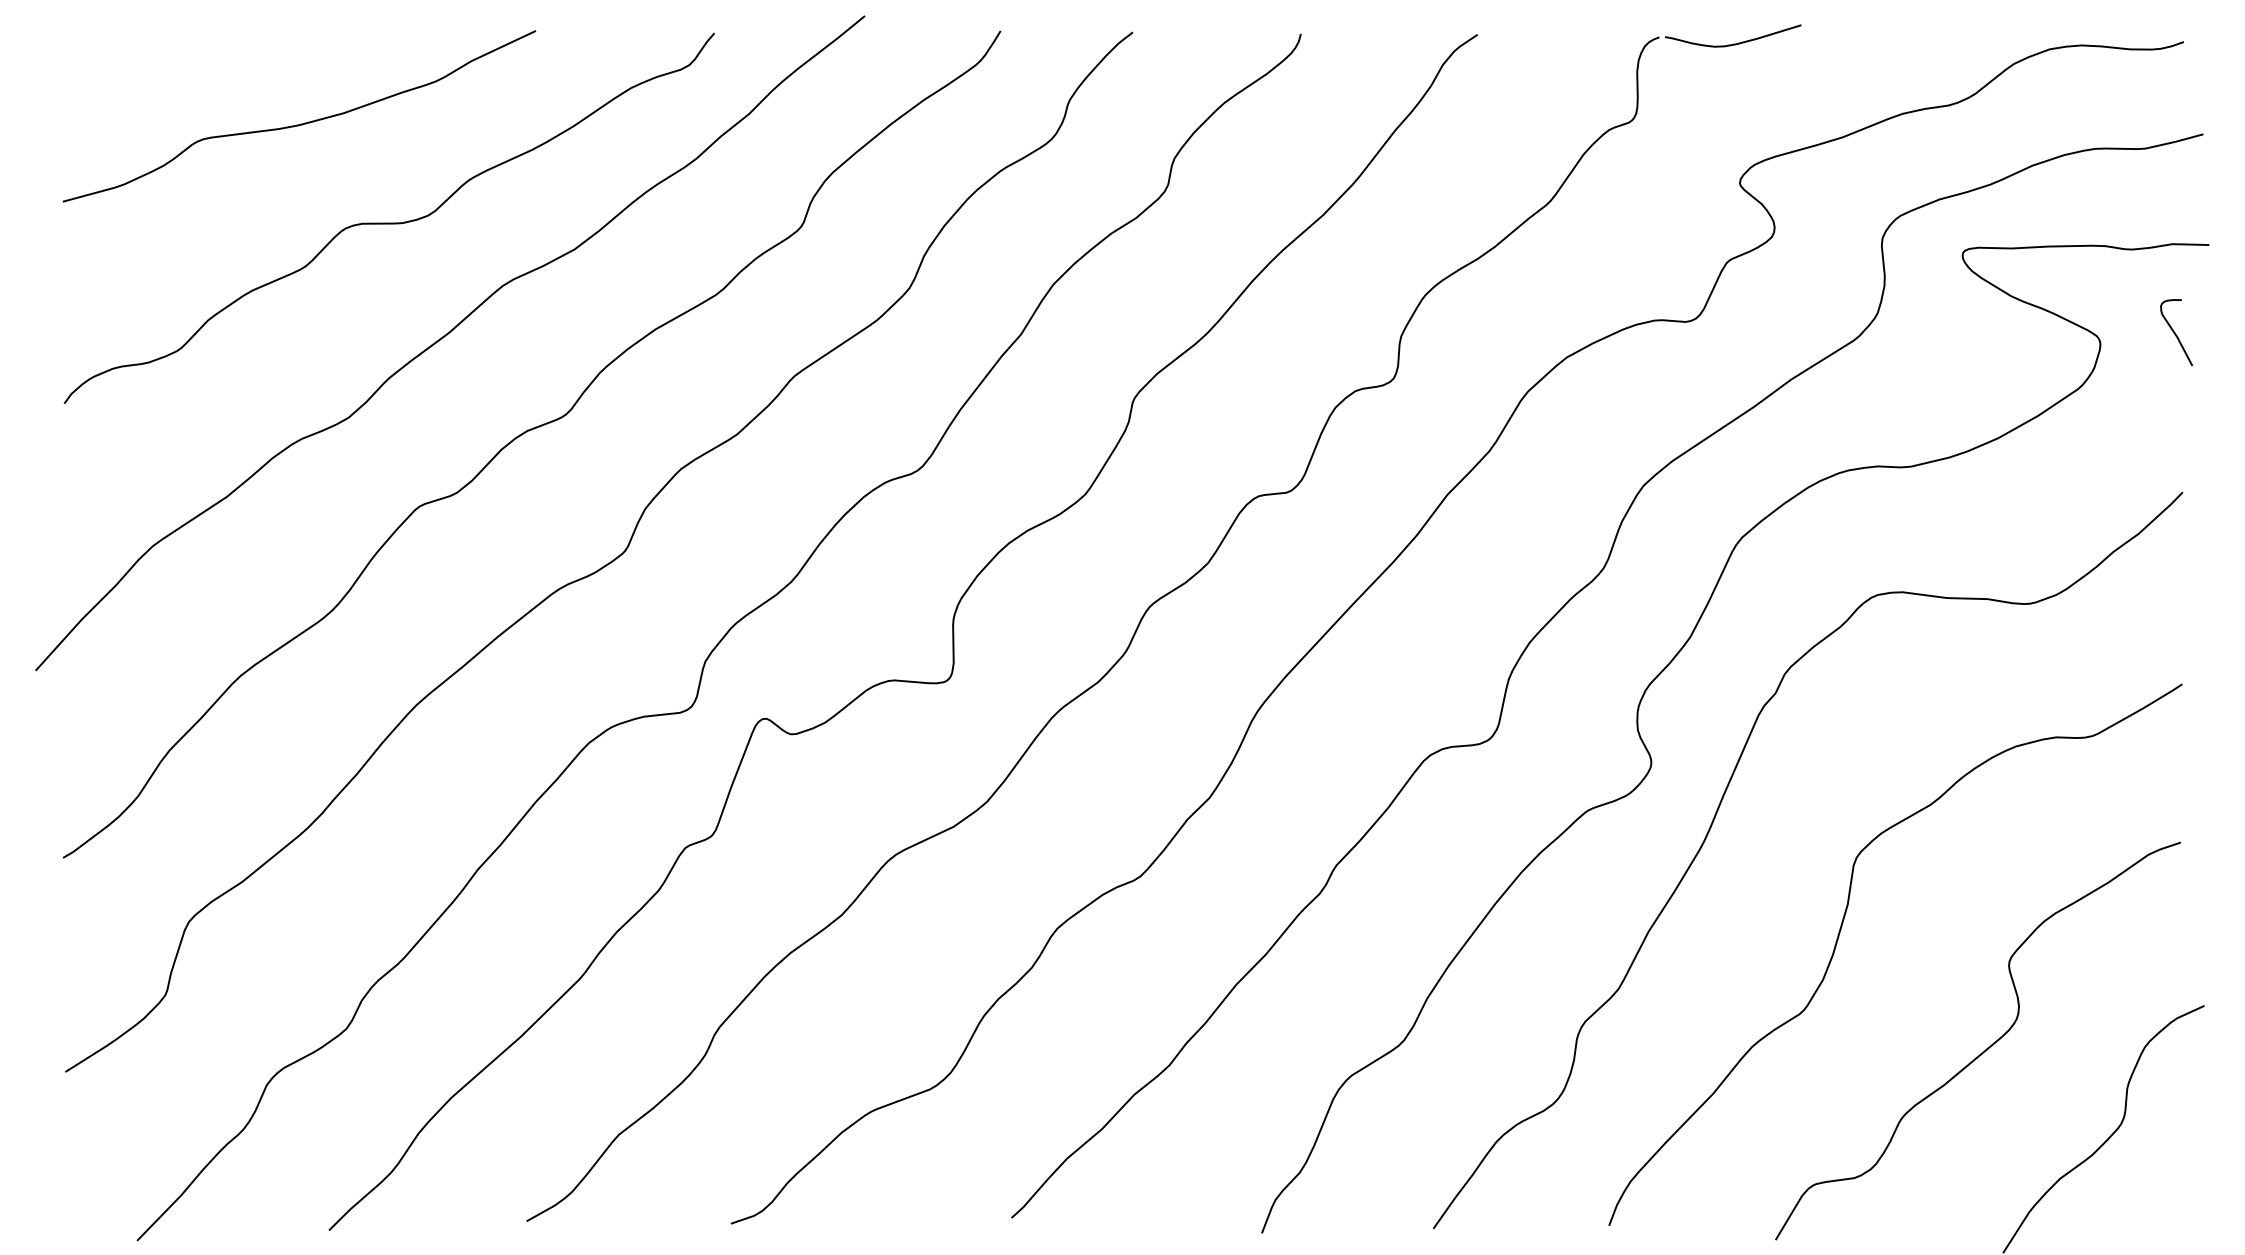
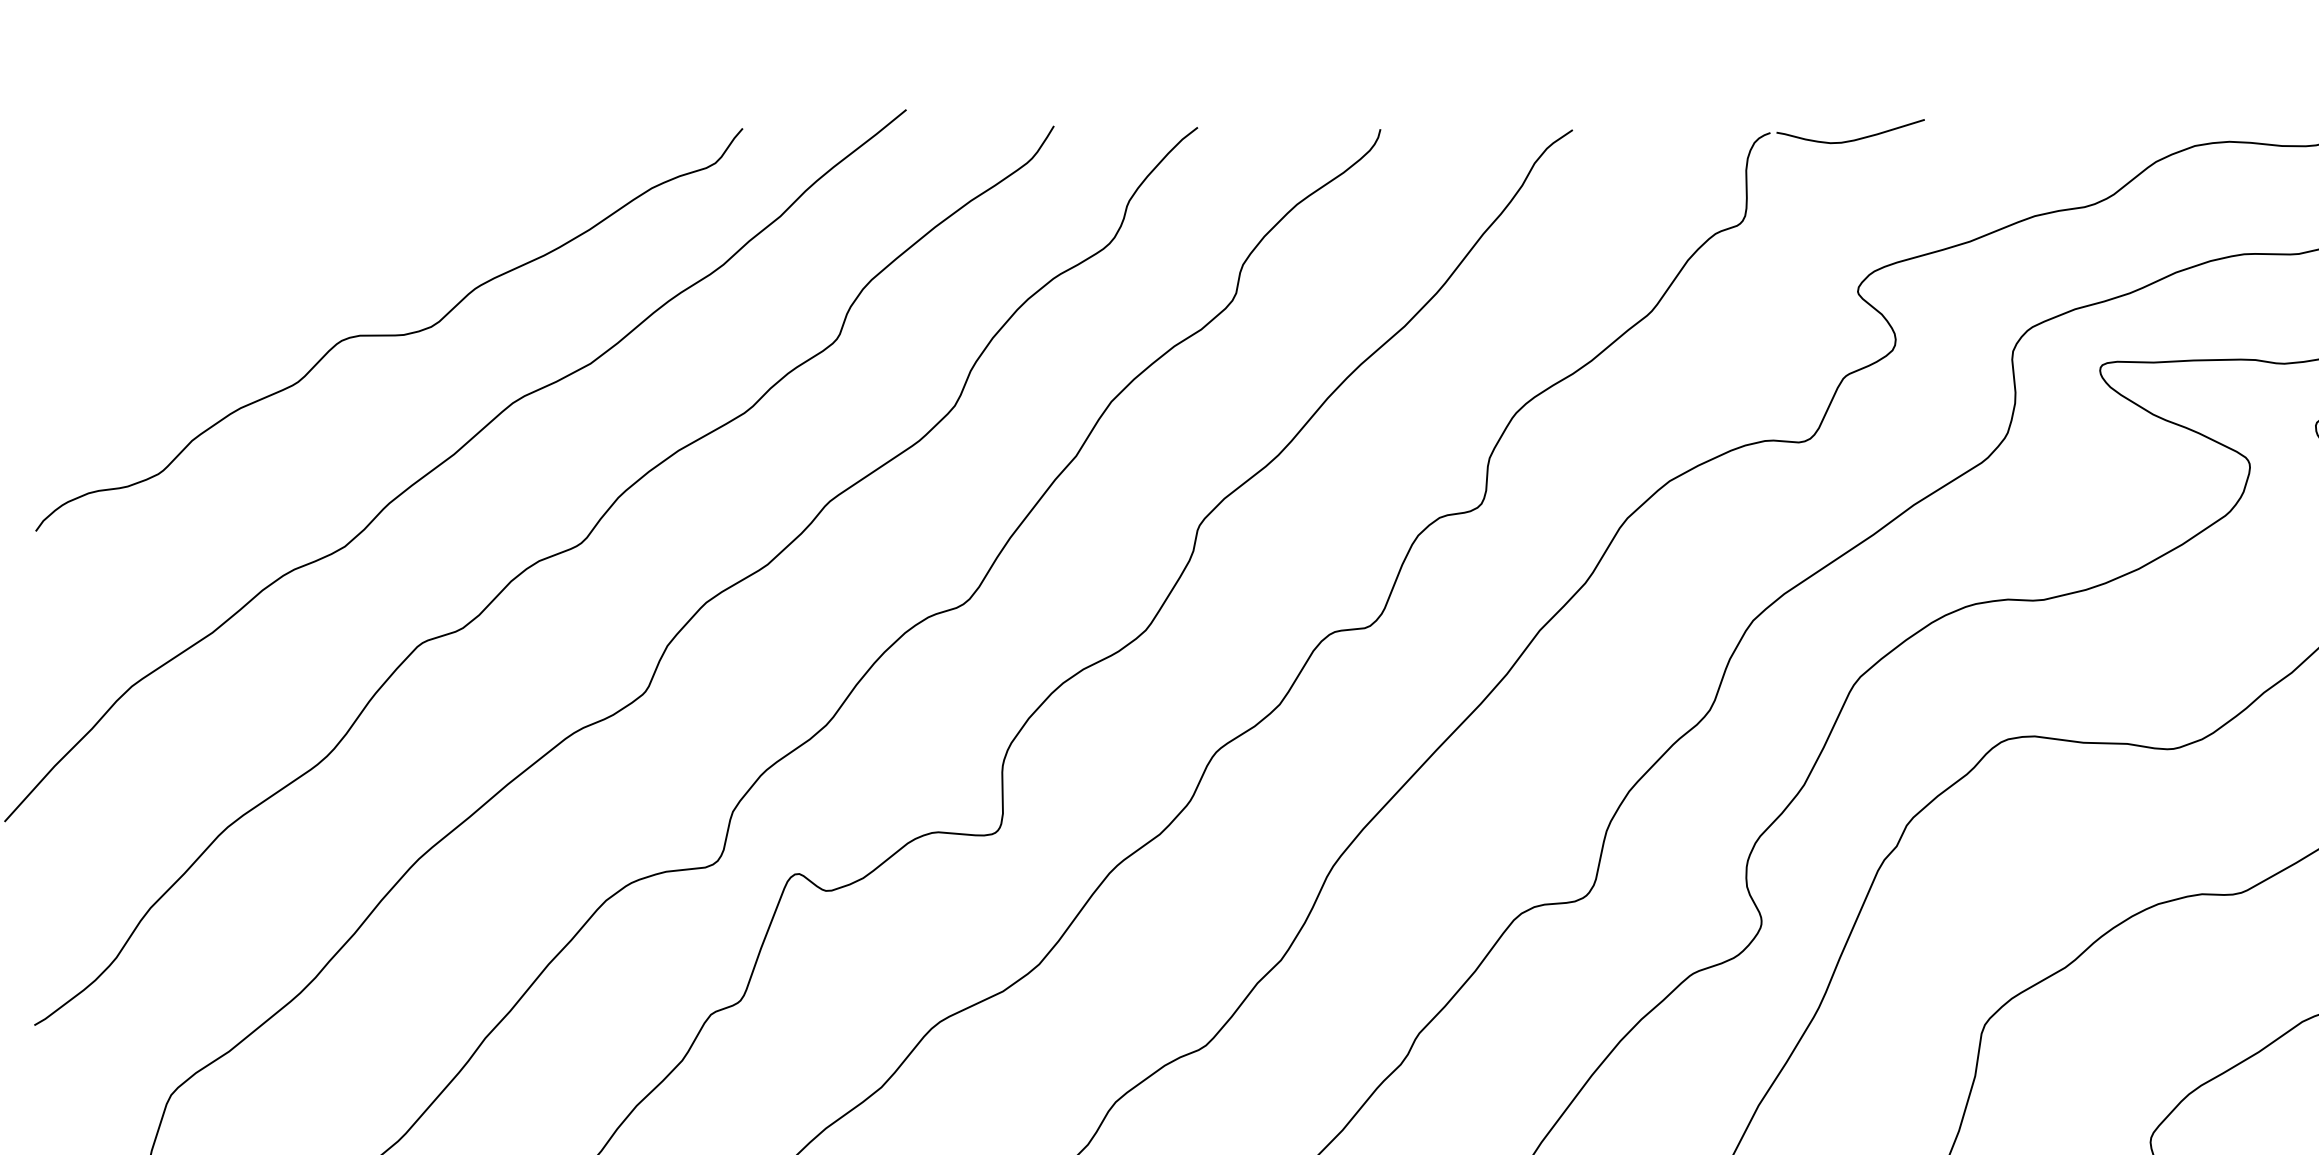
curve: (300, 123) -> (292, 226), removed

